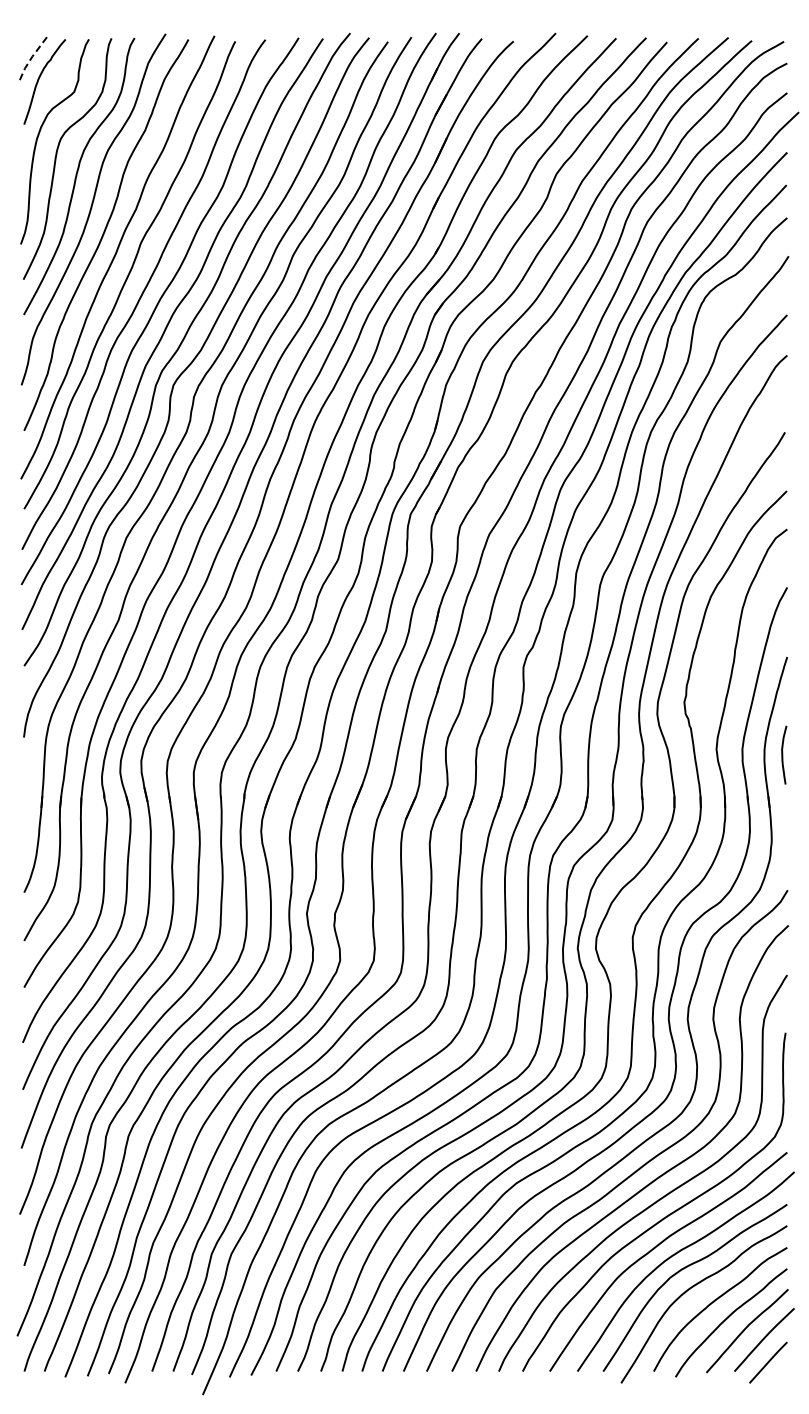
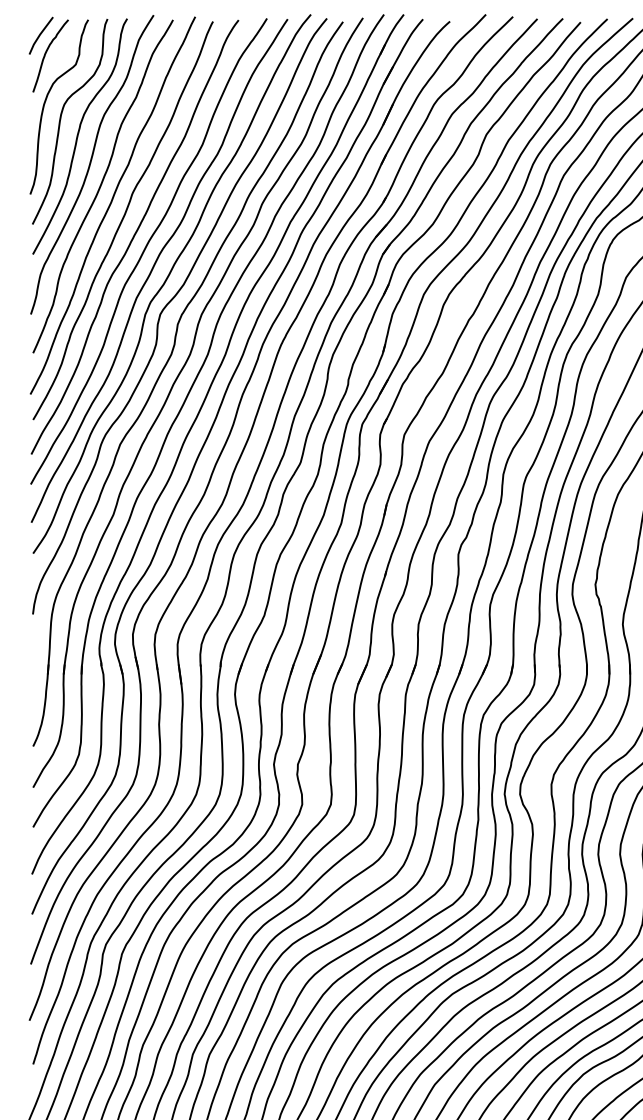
line: (32, 56) -> (40, 34), dashed -> solid

